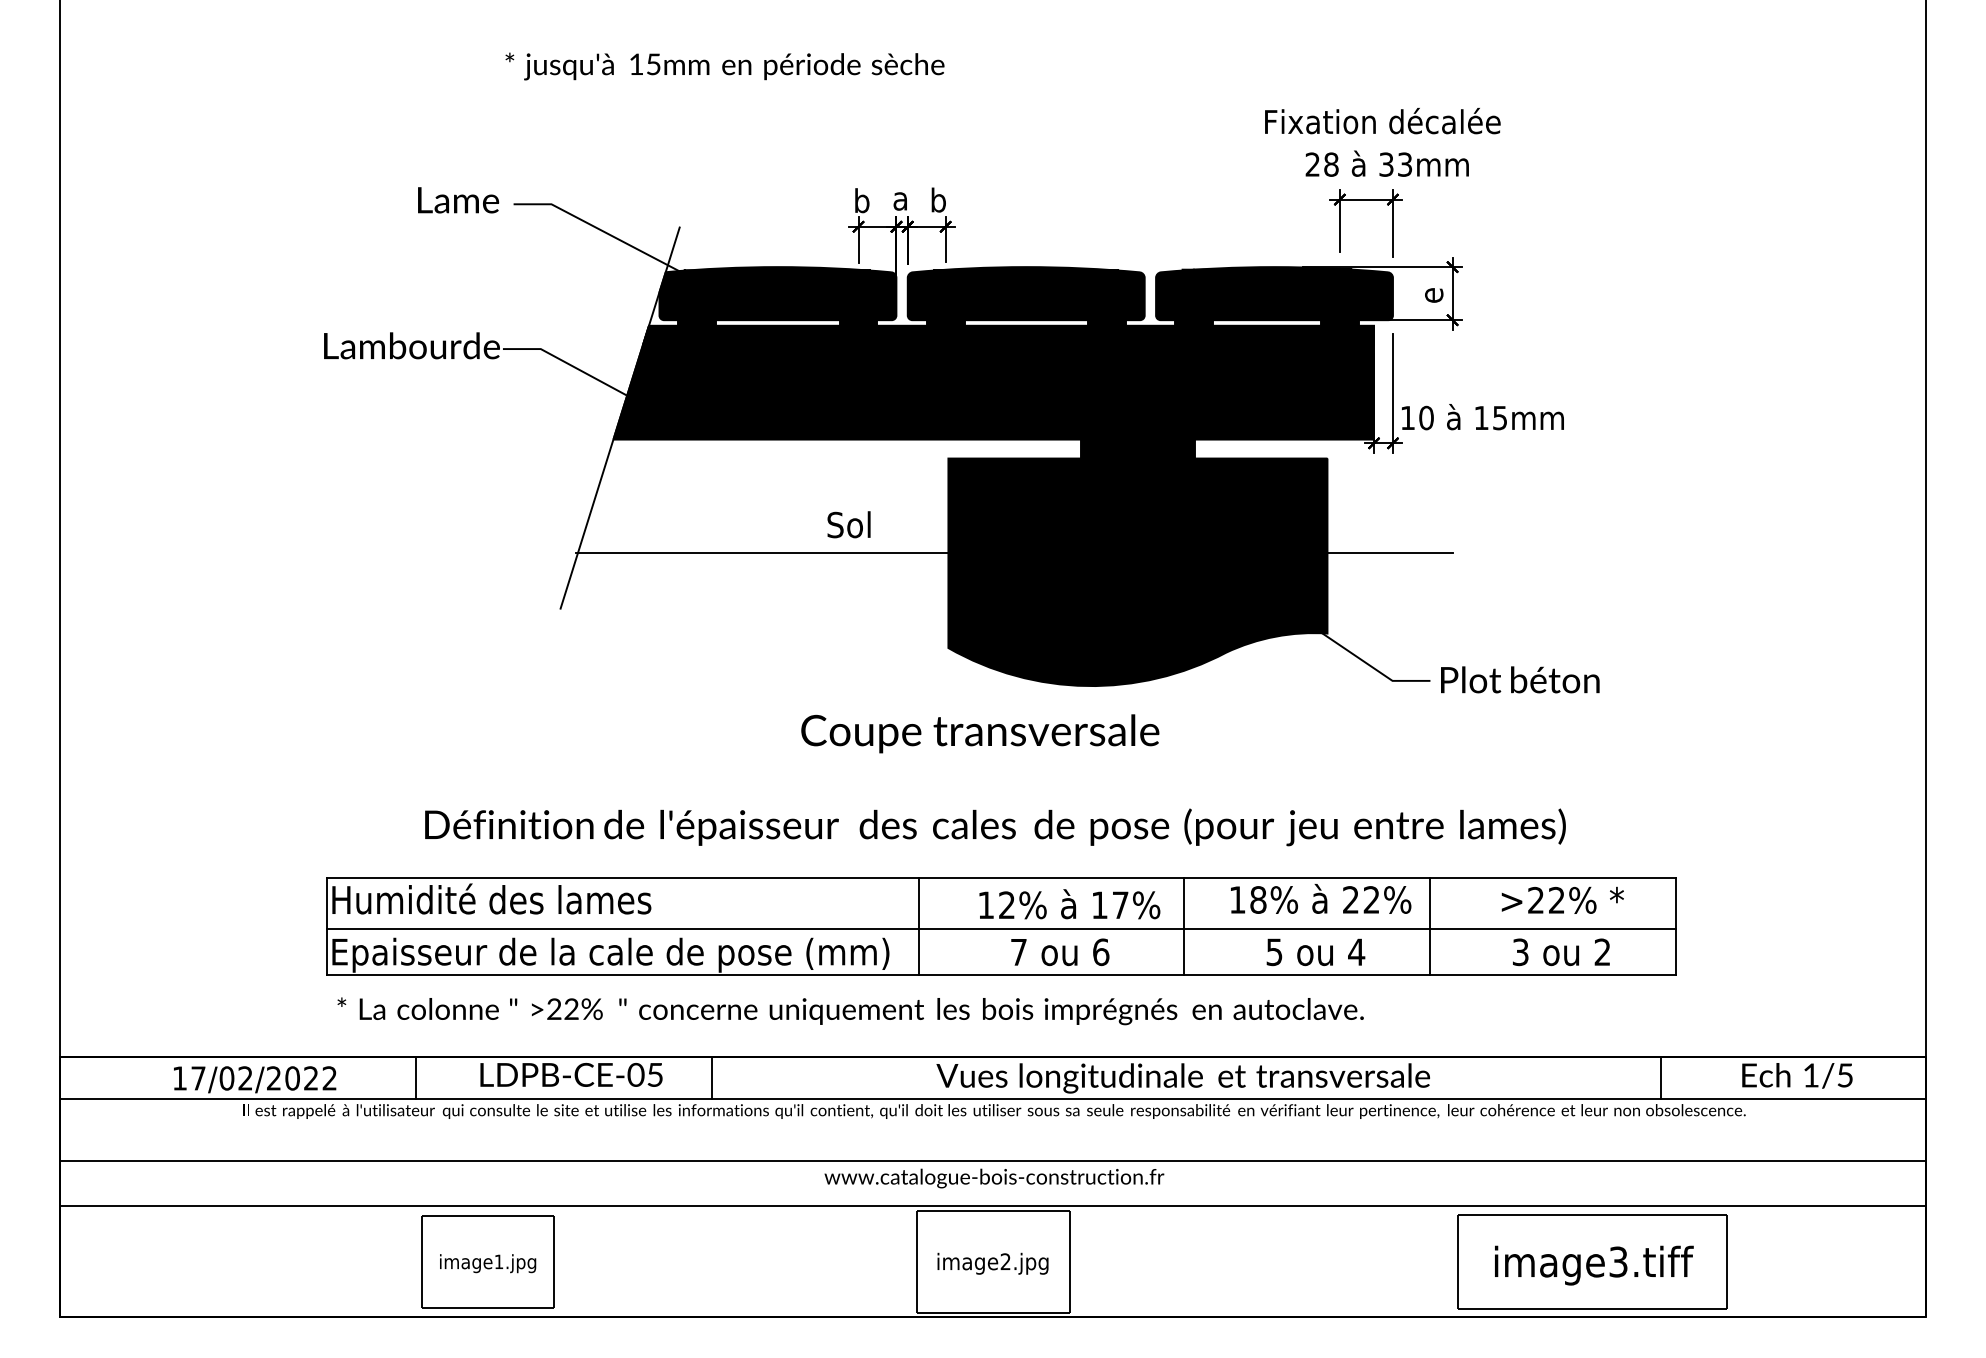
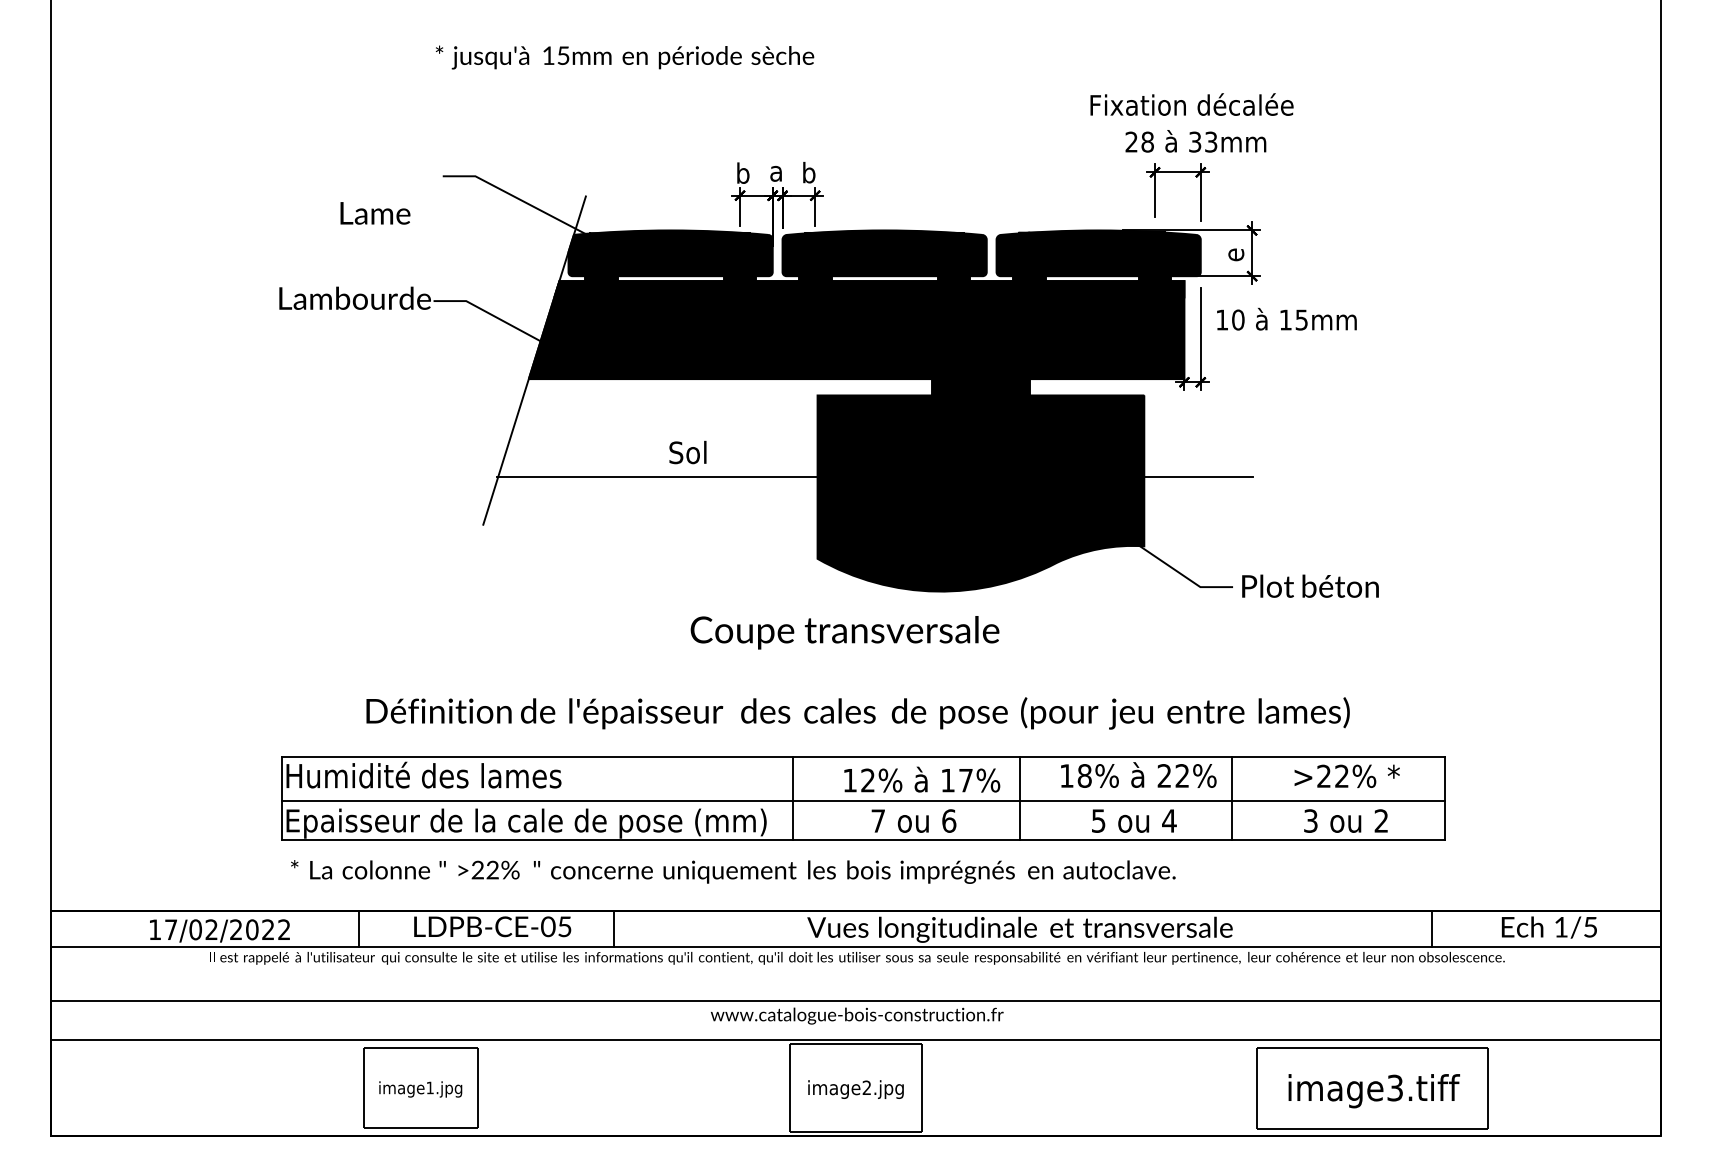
text: (458, 200) -> (375, 213), moved
text: (1482, 417) -> (1286, 319), moved
text: (848, 524) -> (687, 452), moved

